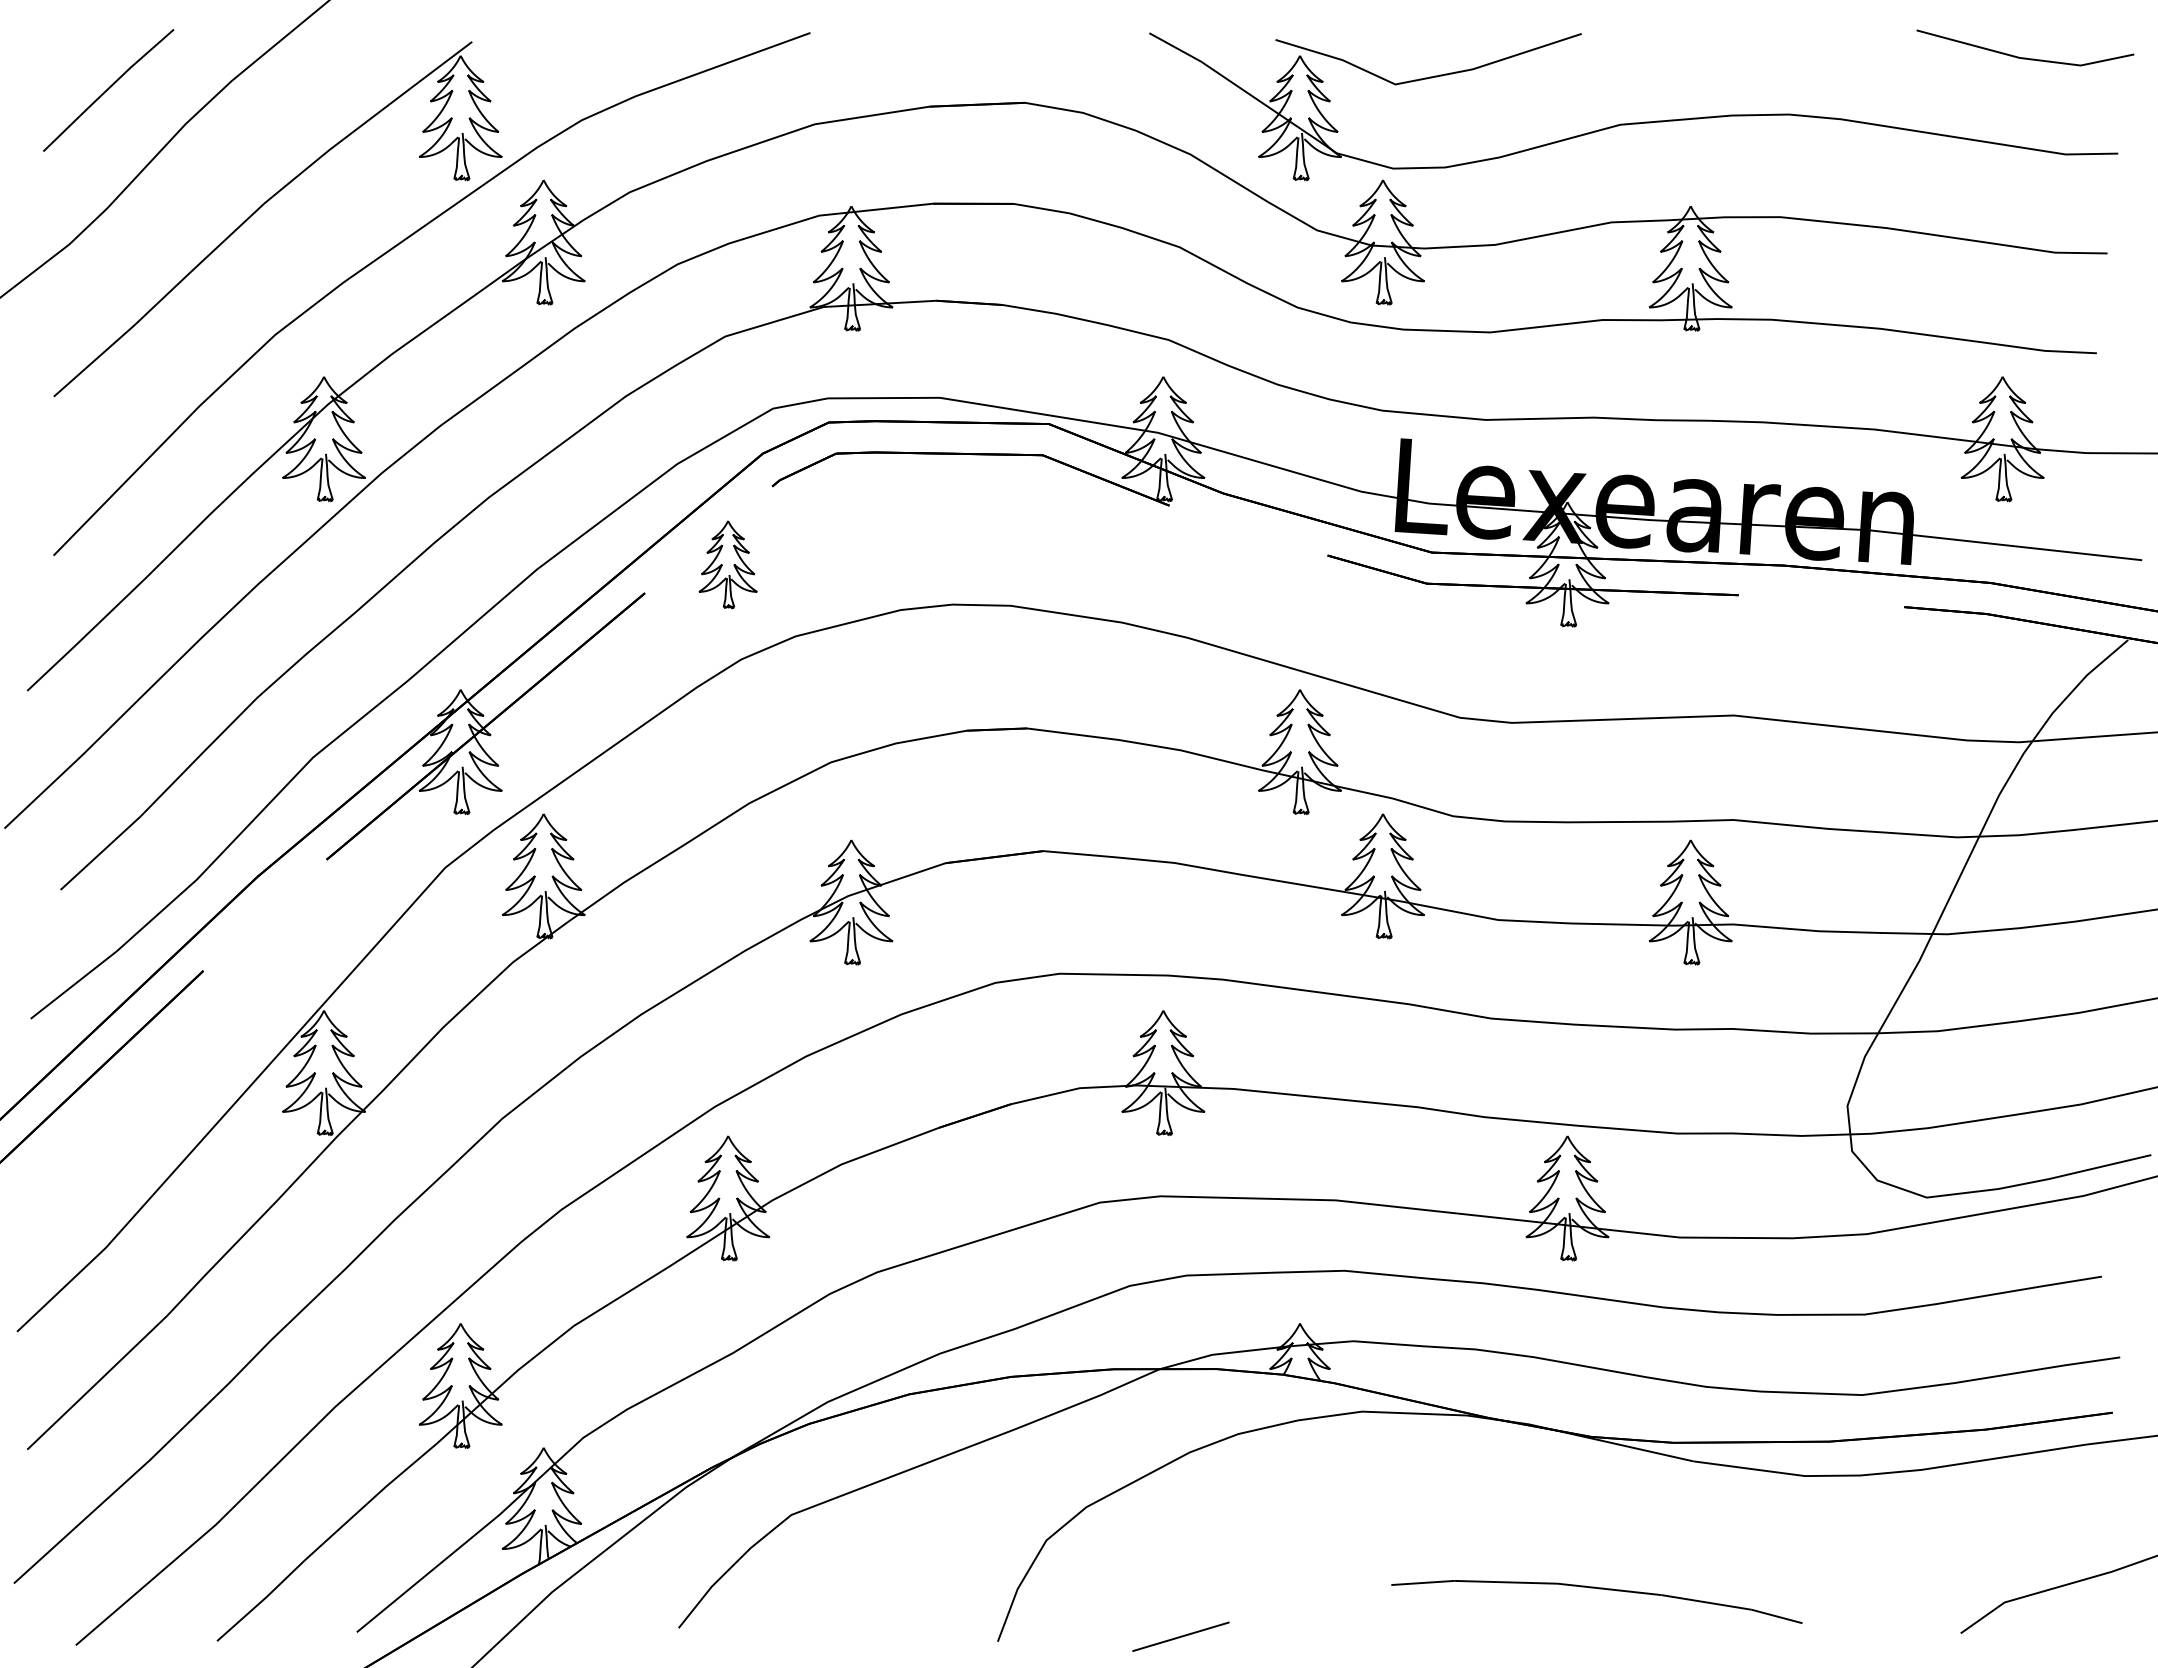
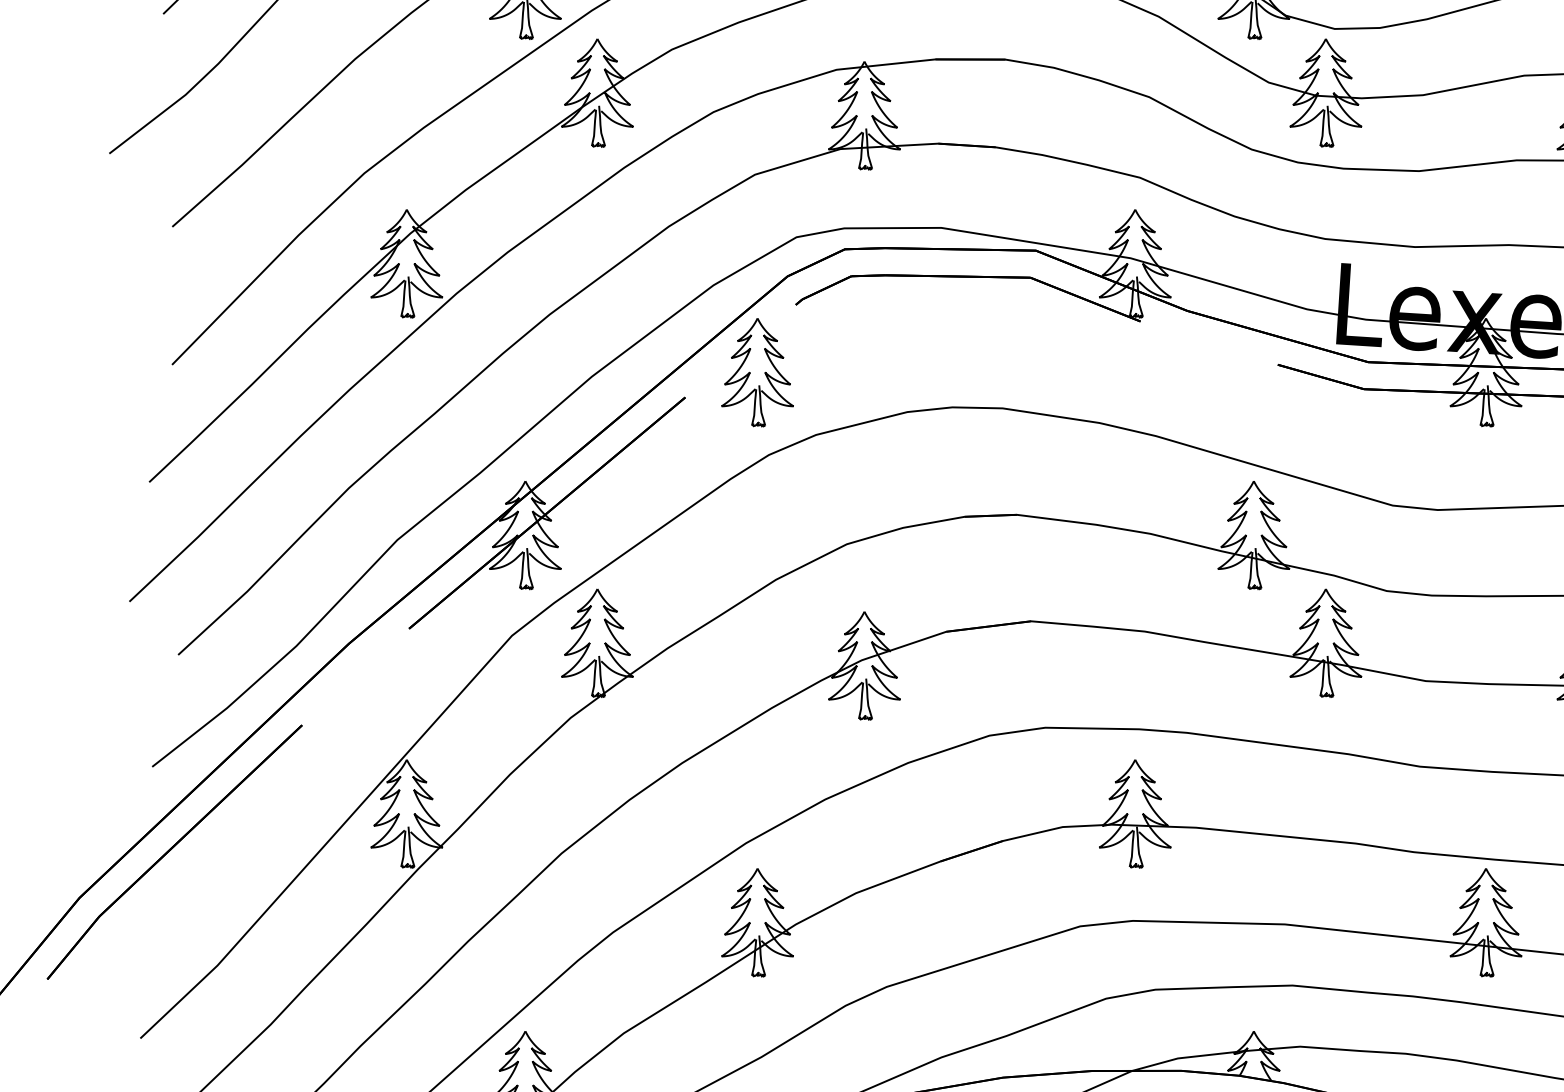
part: (727, 564) -> (756, 372), size x1.43

